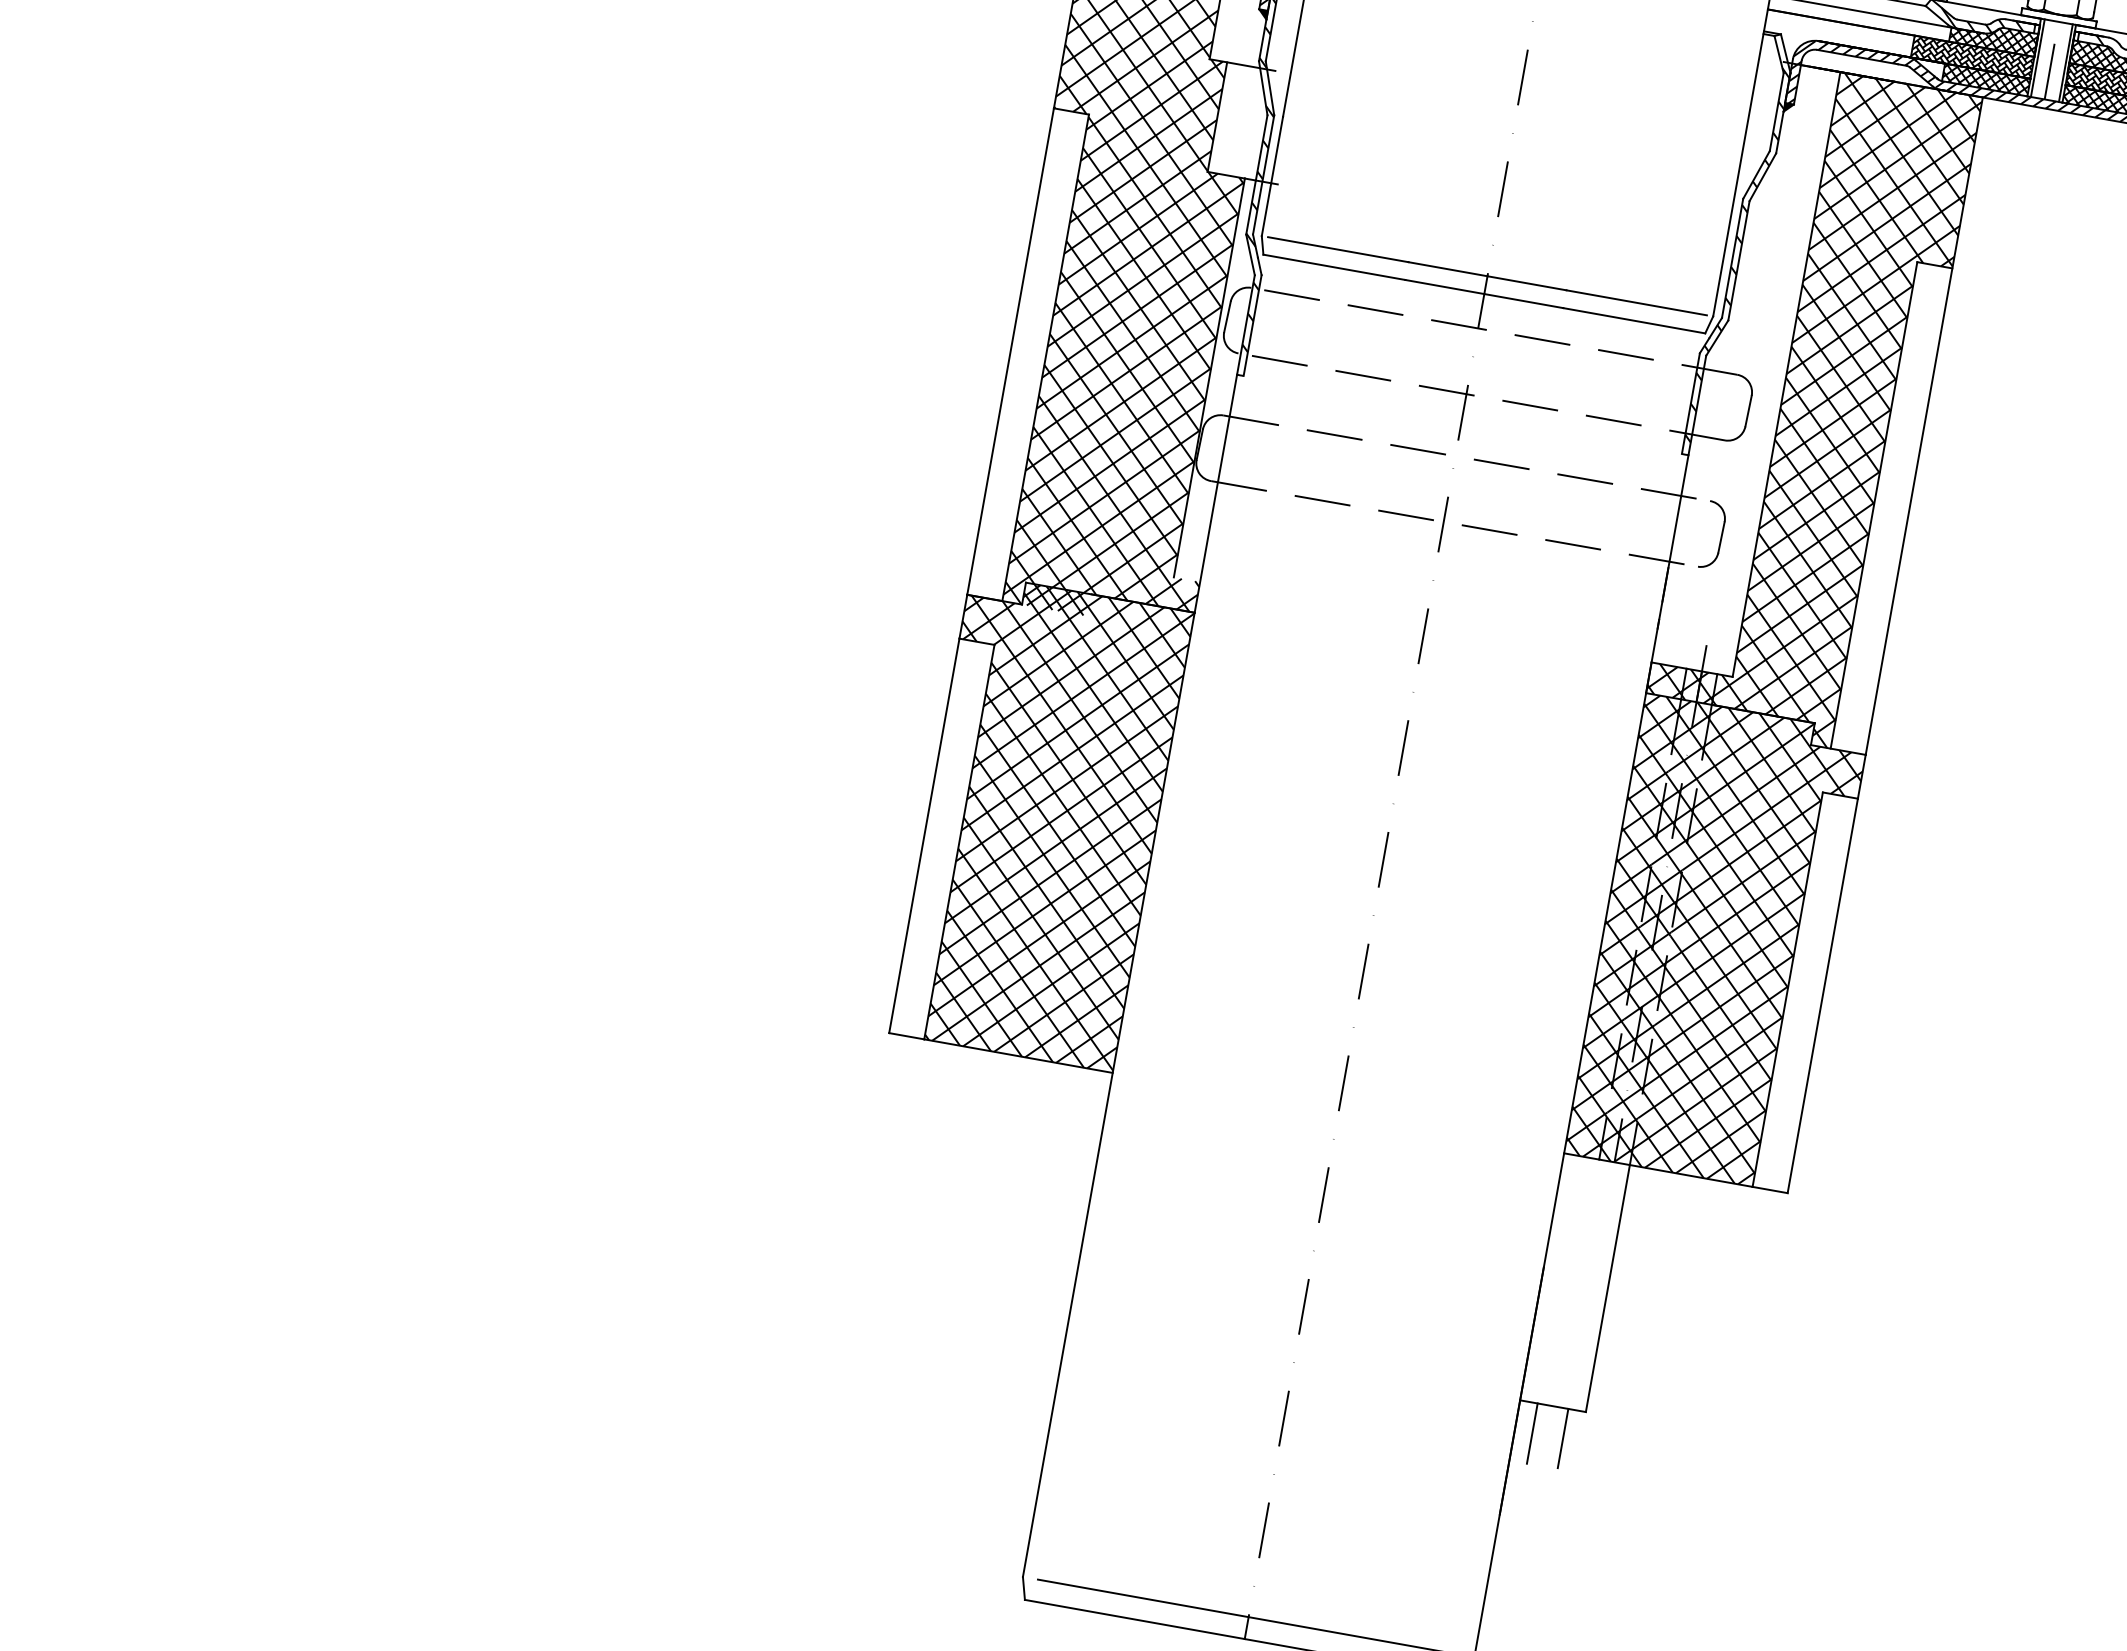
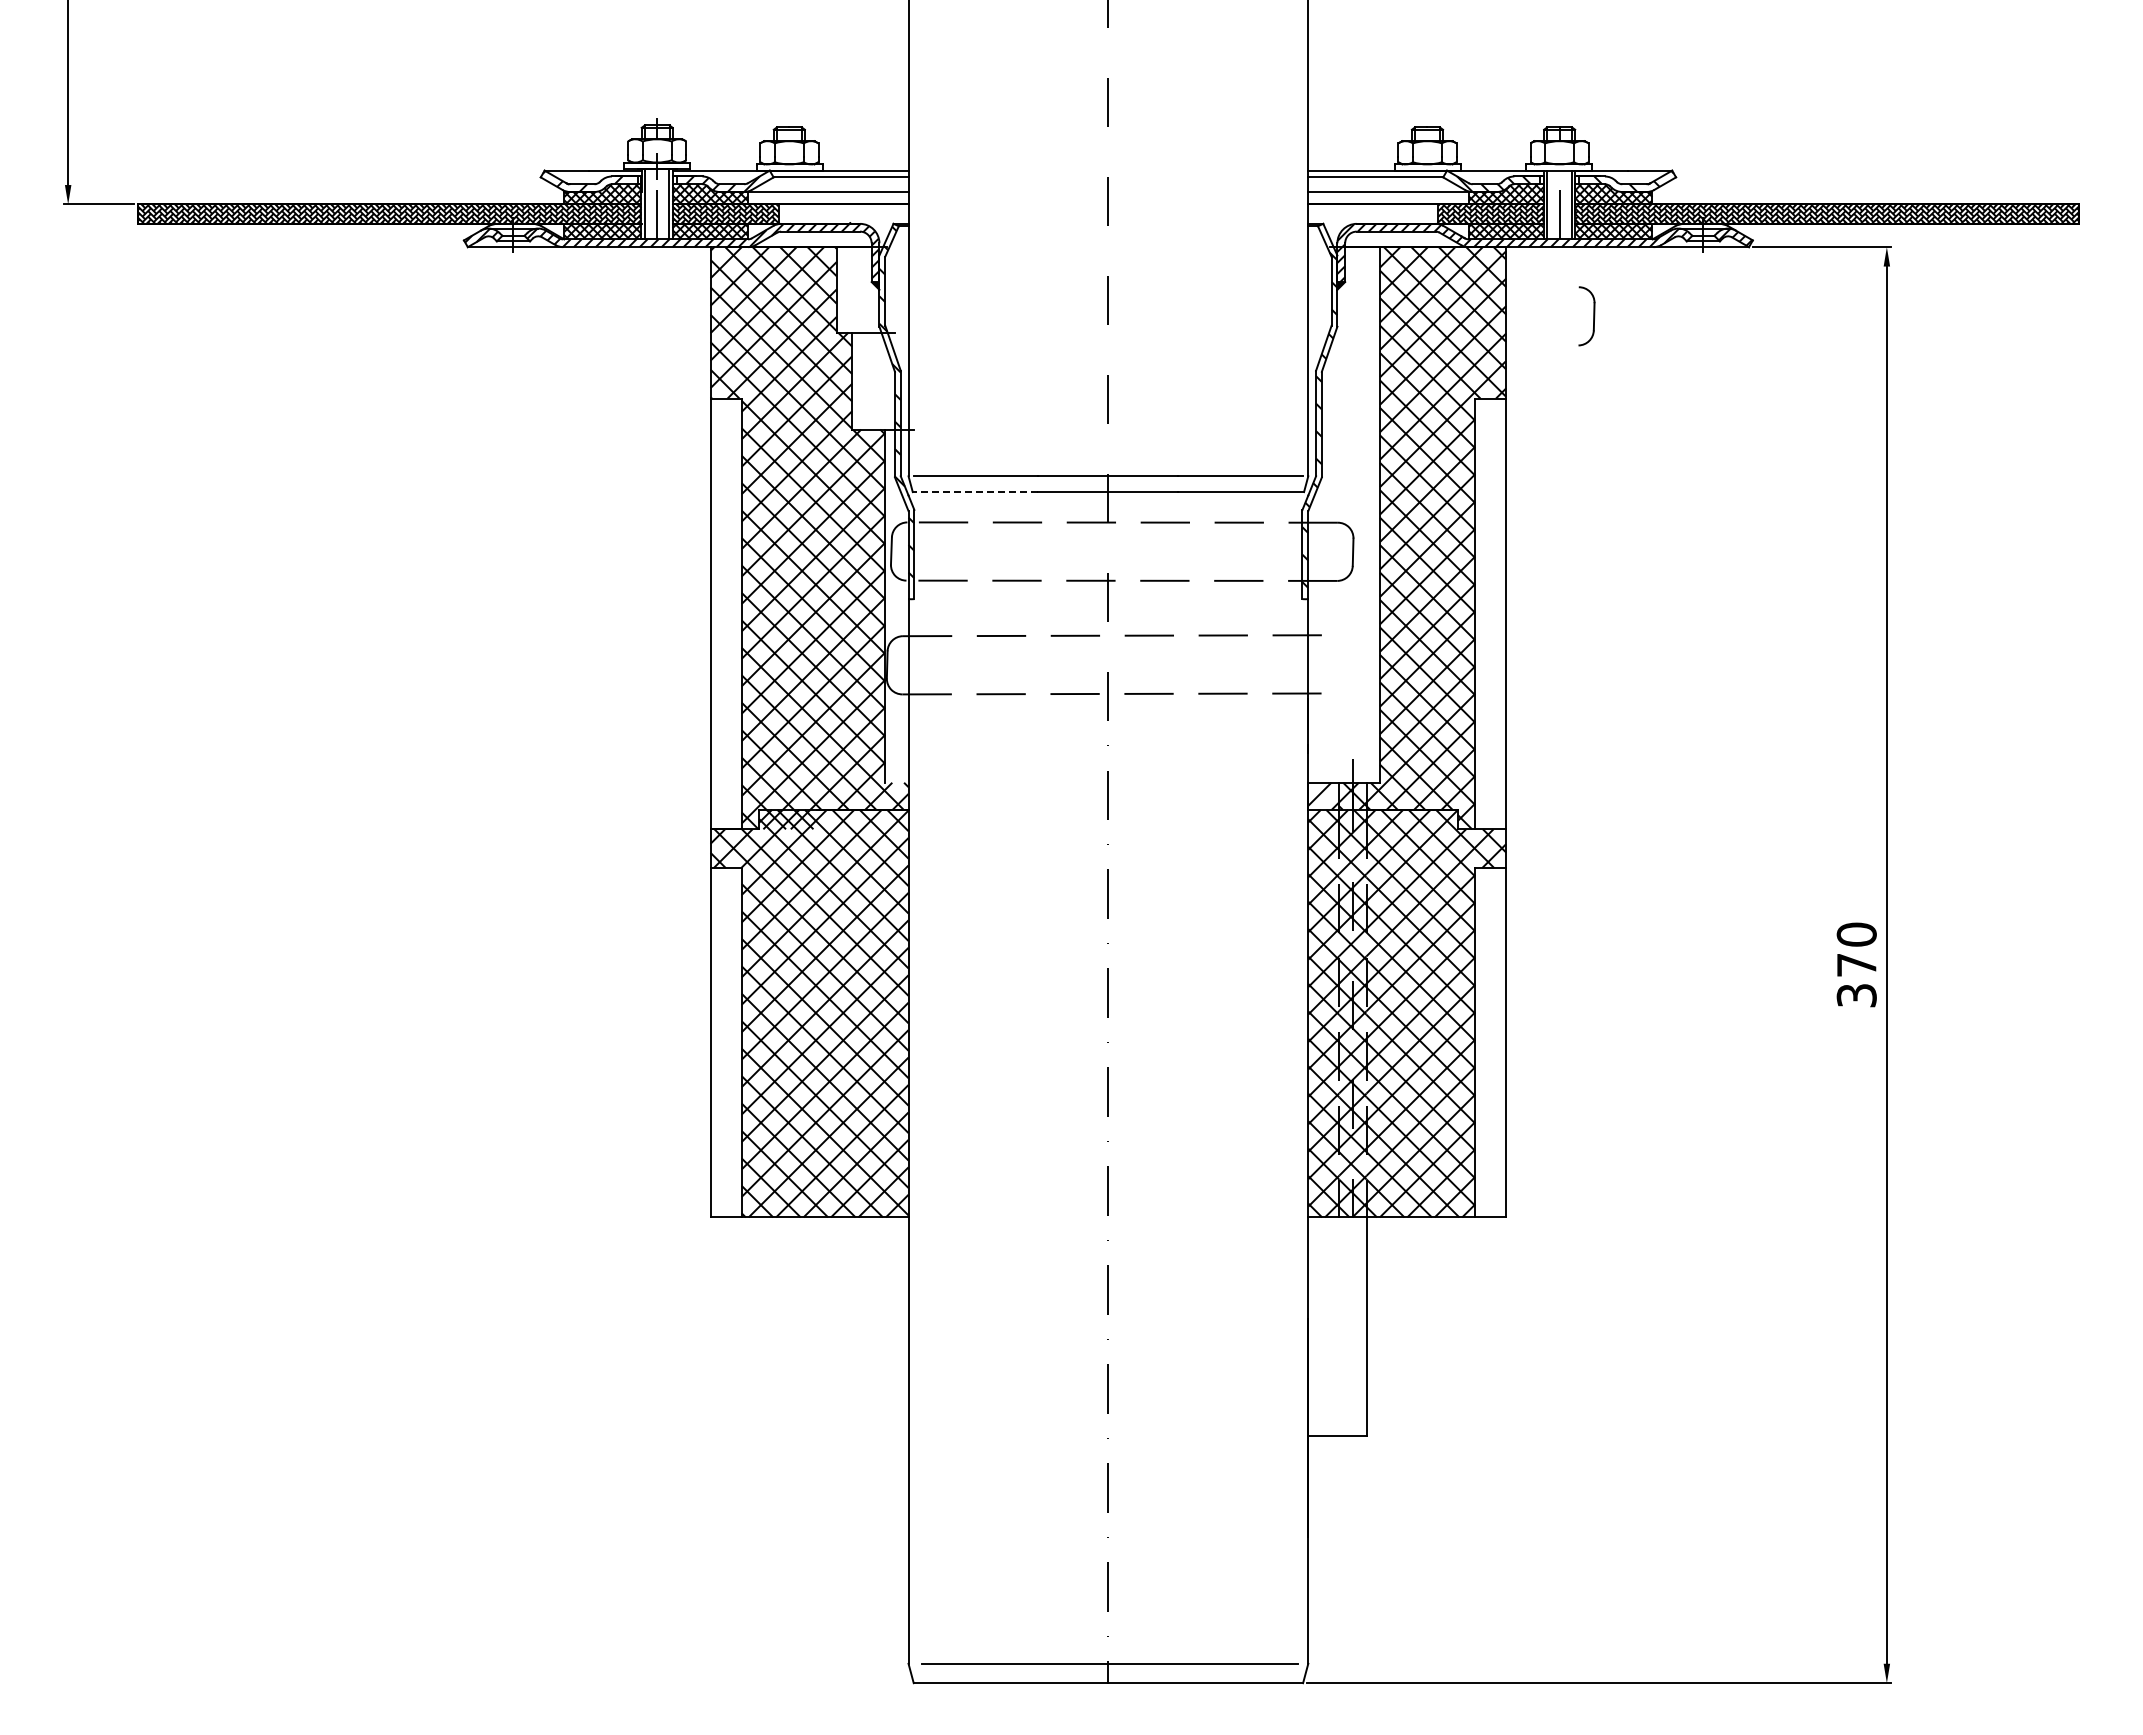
line: (1334, 267) -> (975, 492), solid -> dashed
part: (1720, 537) -> (1593, 316), moved
hatch: (1666, 679) -> (1323, 795), removed
line: (1532, 1433) -> (1323, 1462), removed
line: (1562, 1438) -> (1350, 1462), removed

